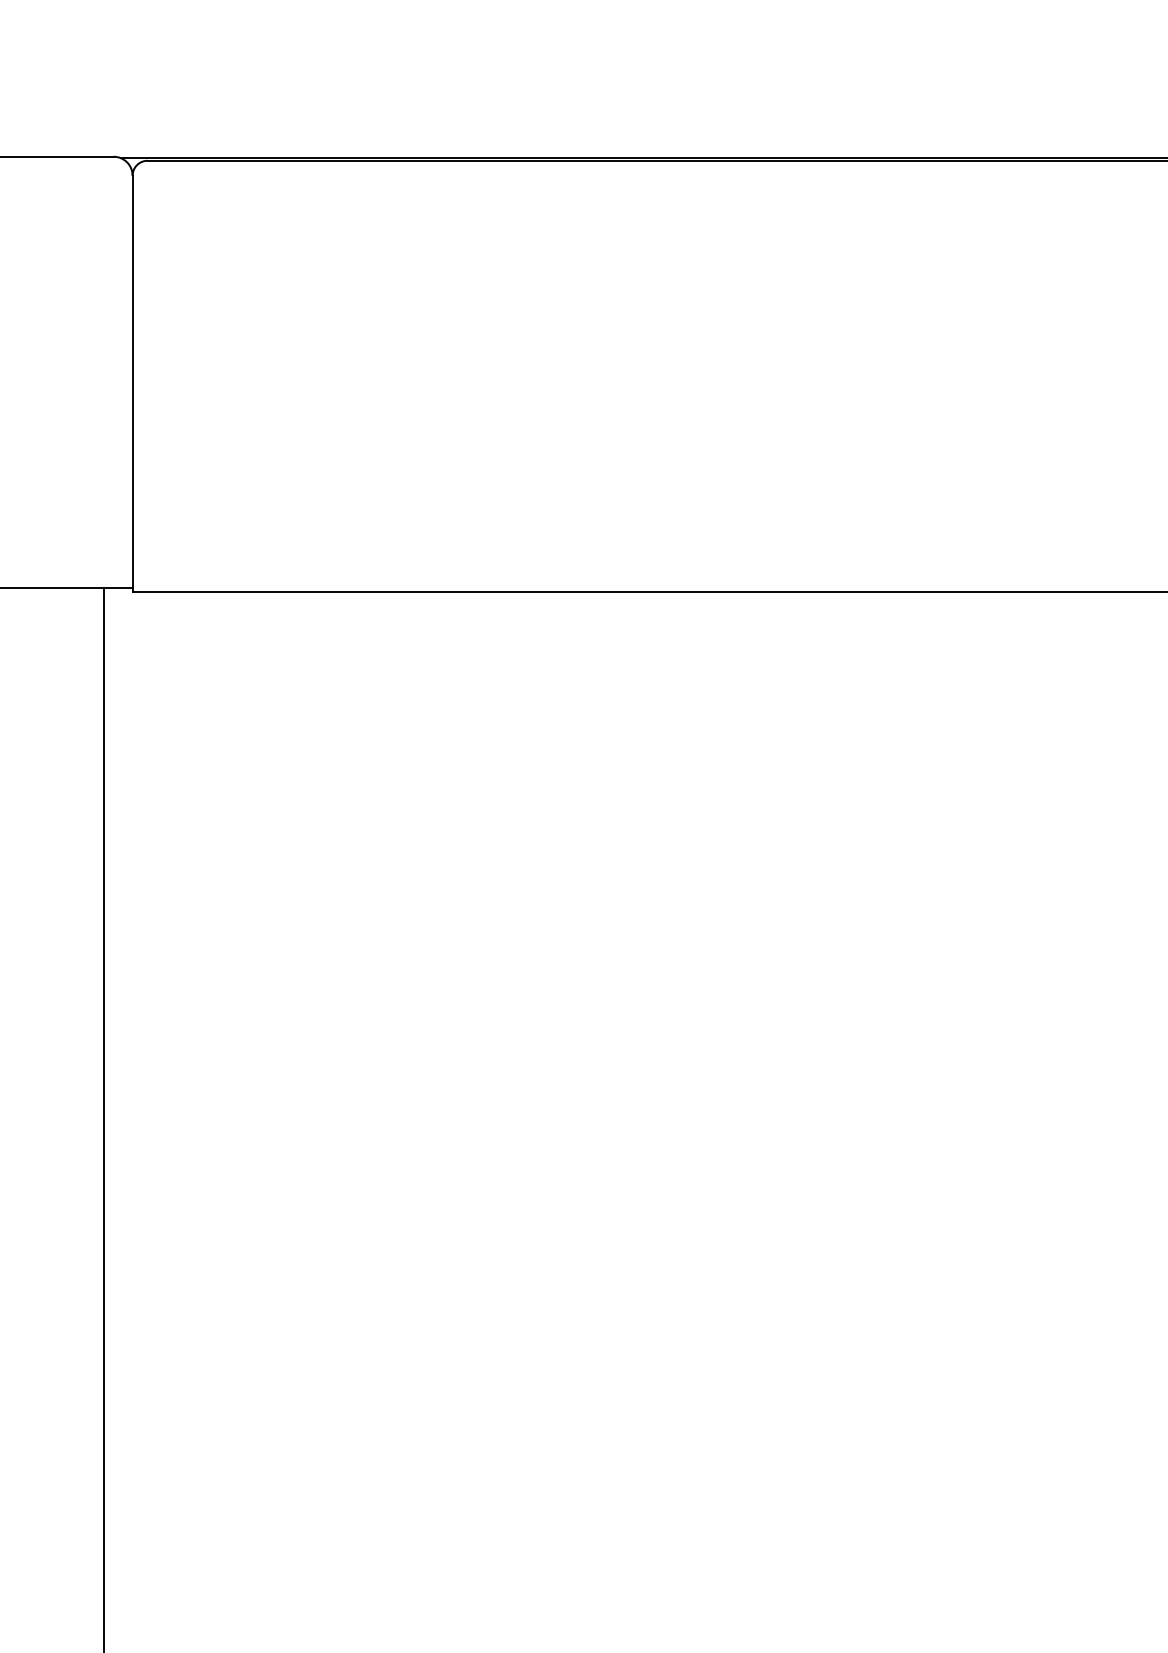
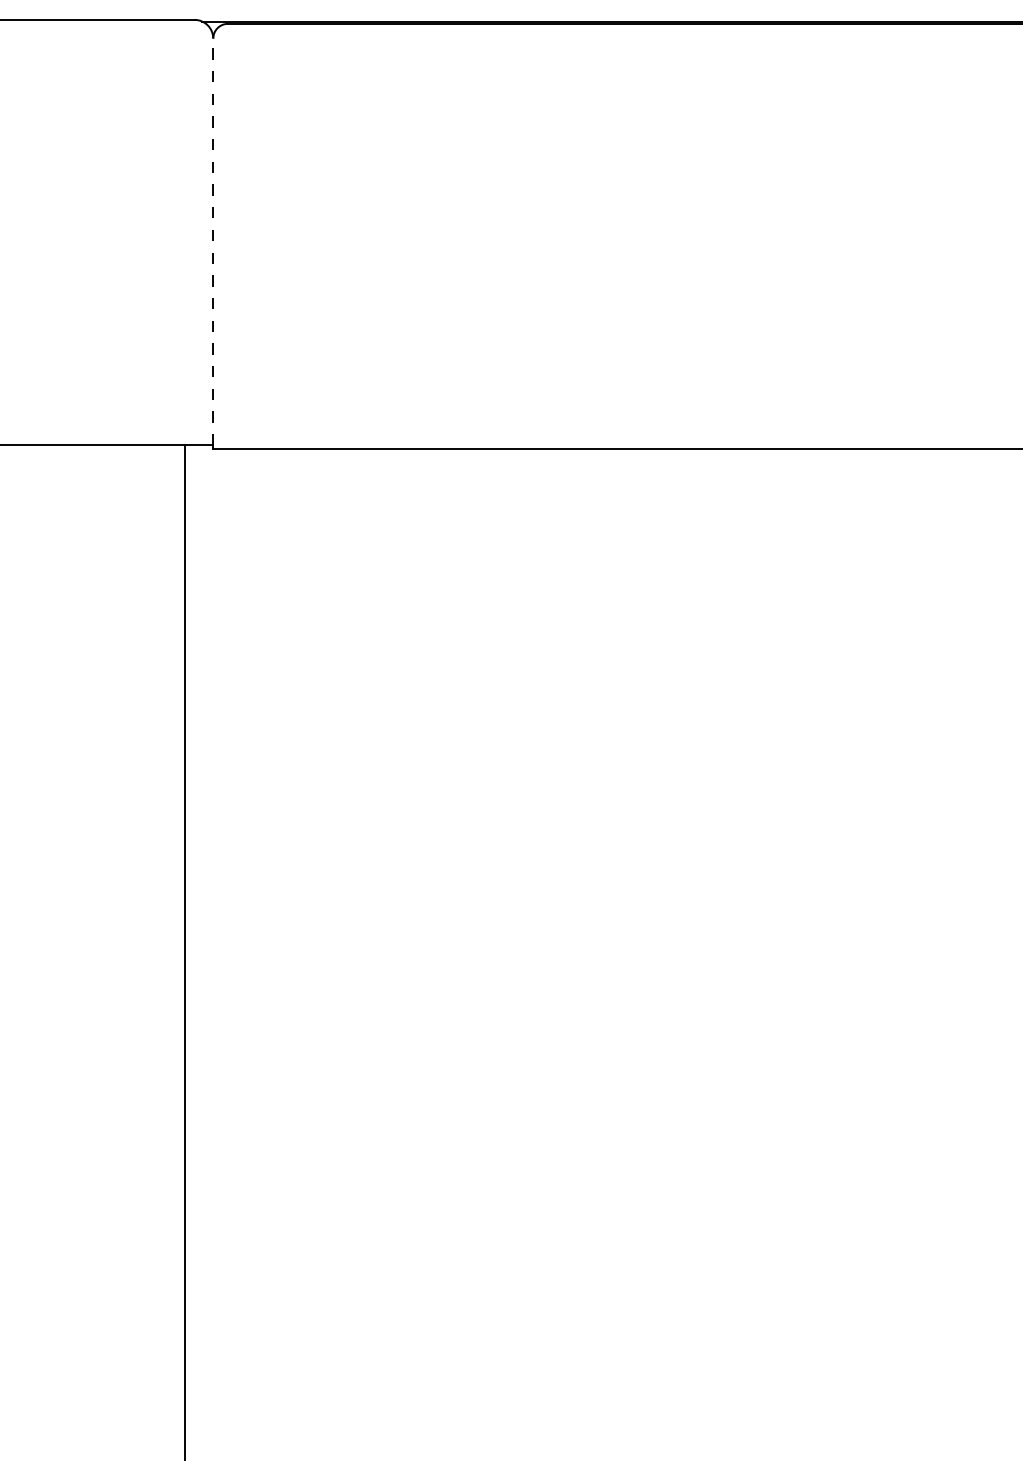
line: (132, 381) -> (213, 241), solid -> dashed

